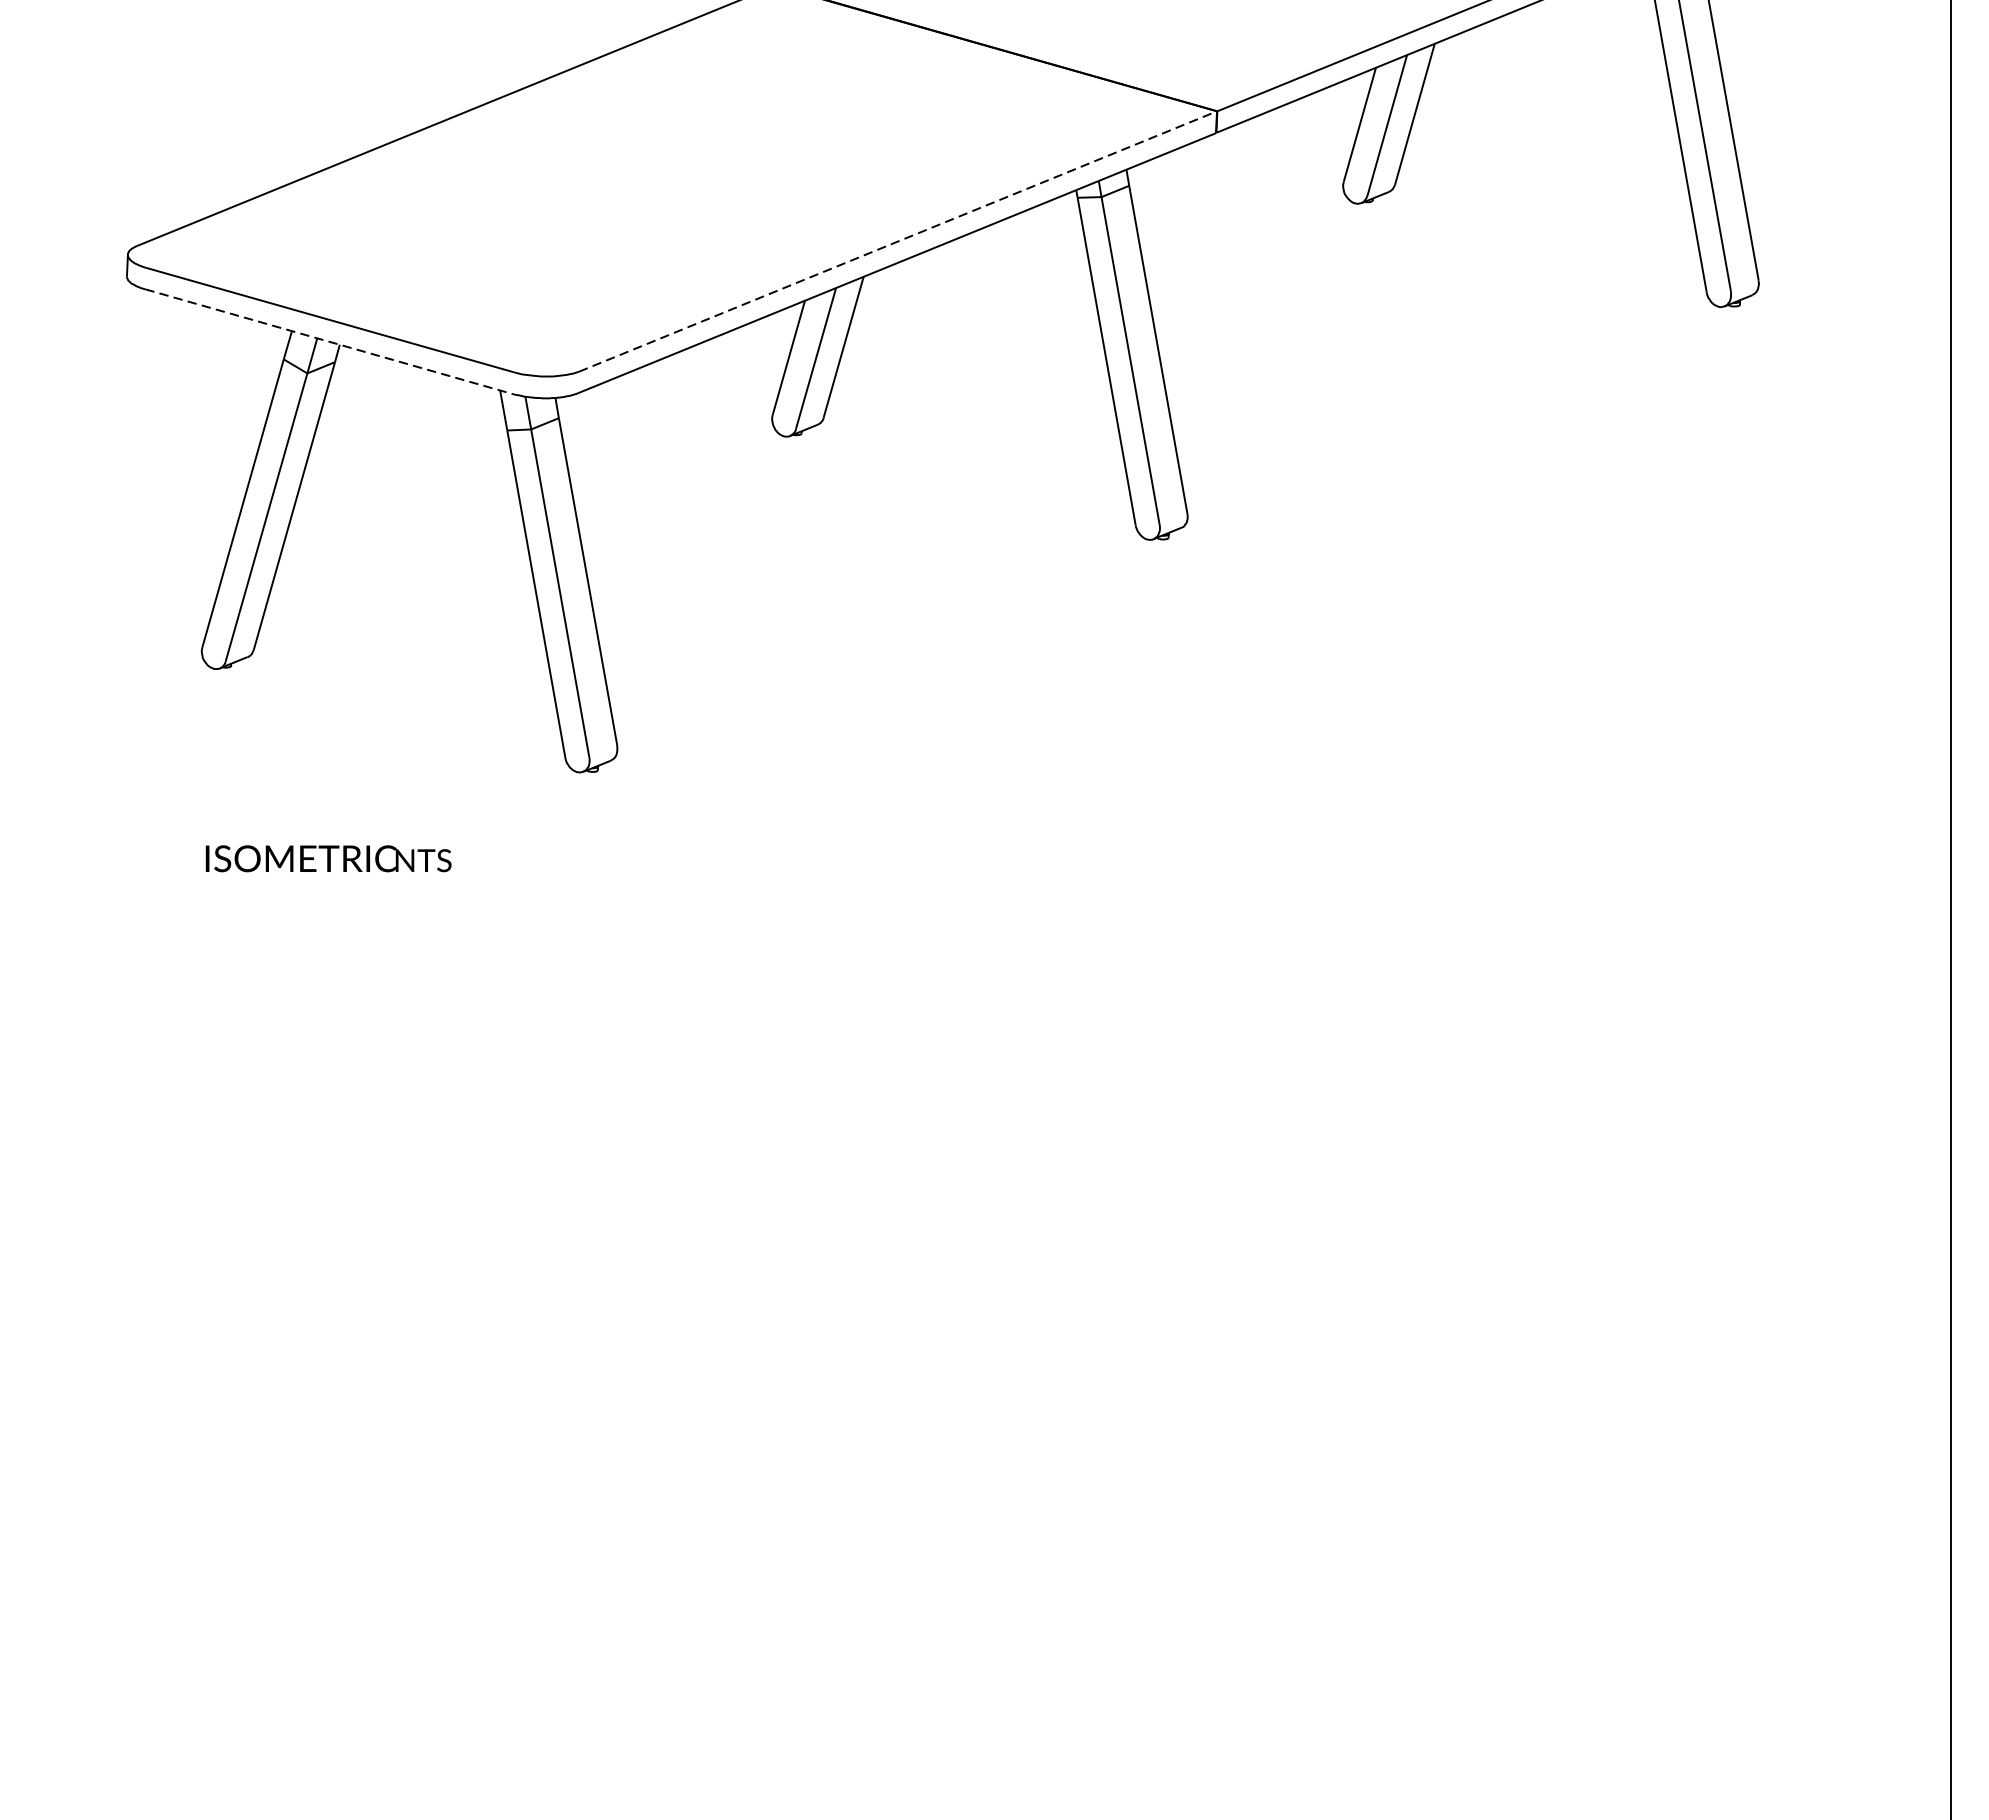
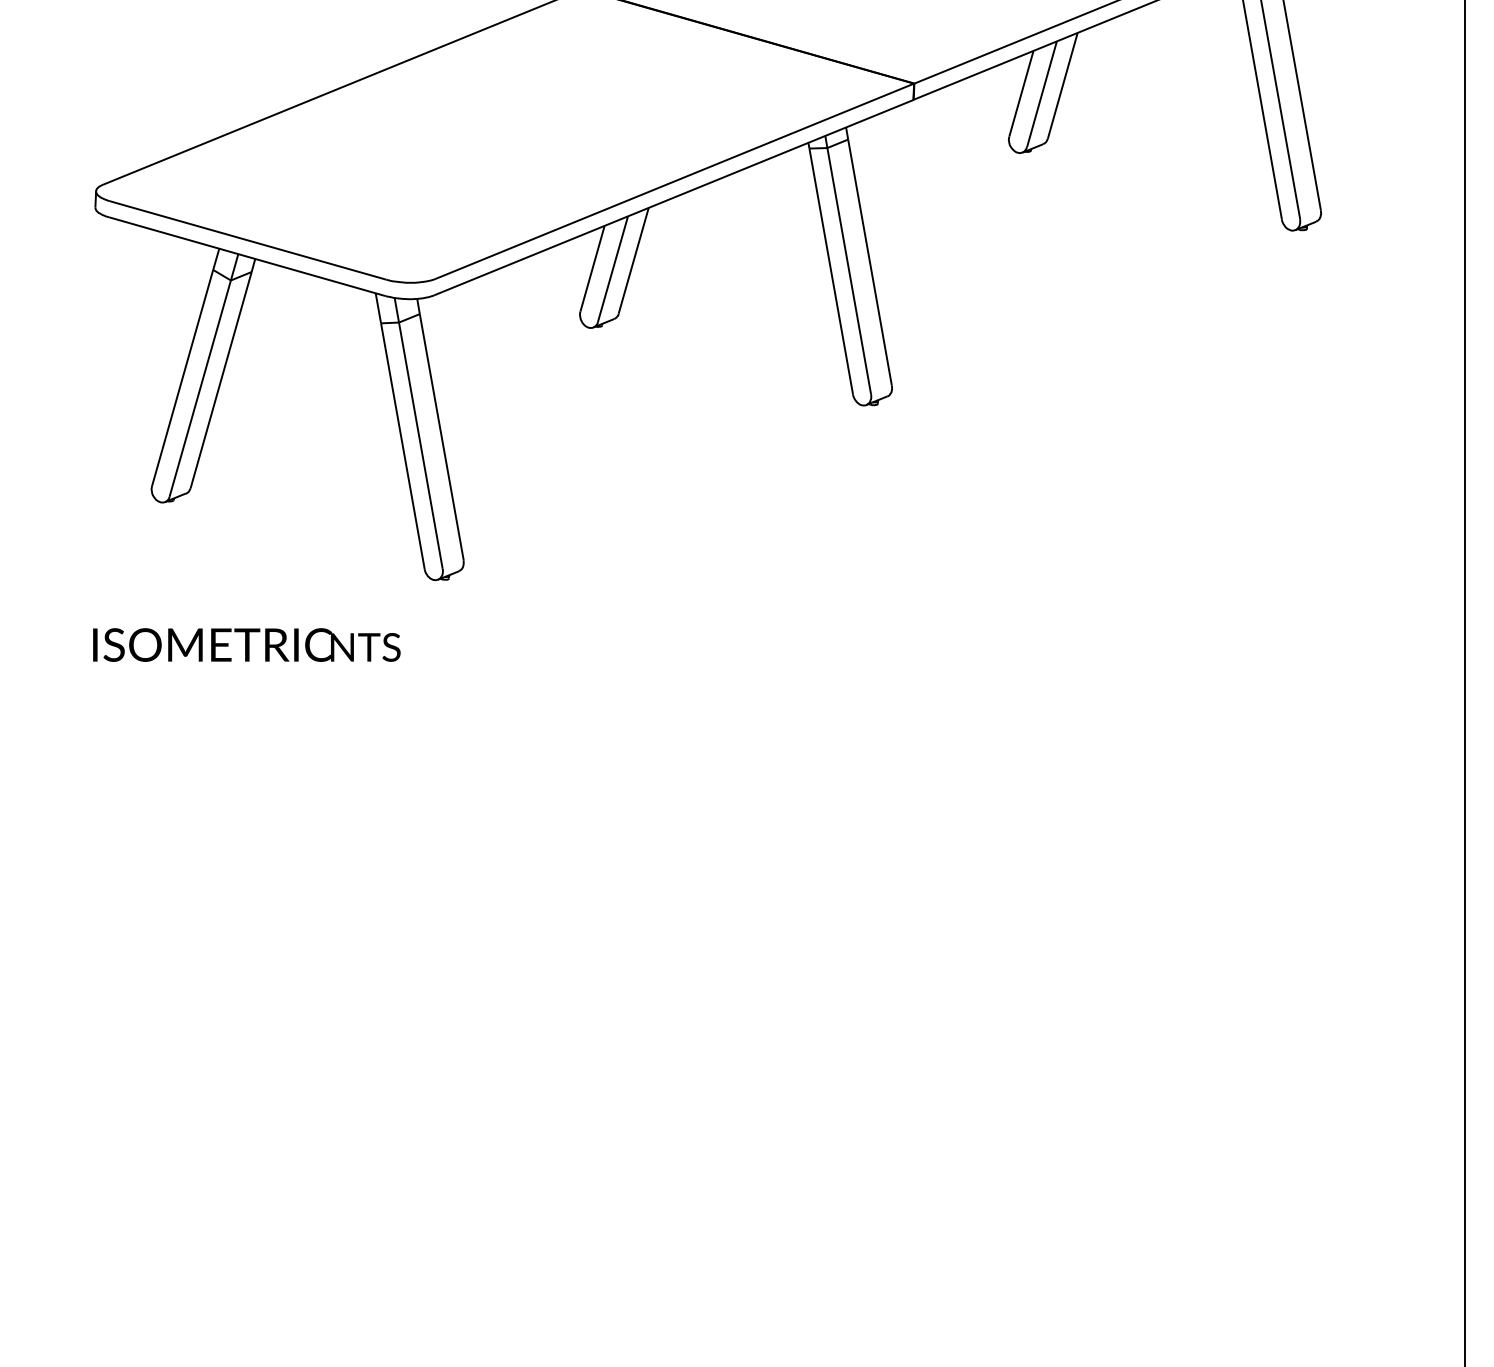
line: (897, 241) -> (674, 181), dashed -> solid
line: (329, 341) -> (247, 256), dashed -> solid
part: (328, 858) -> (246, 644), size x1.67

